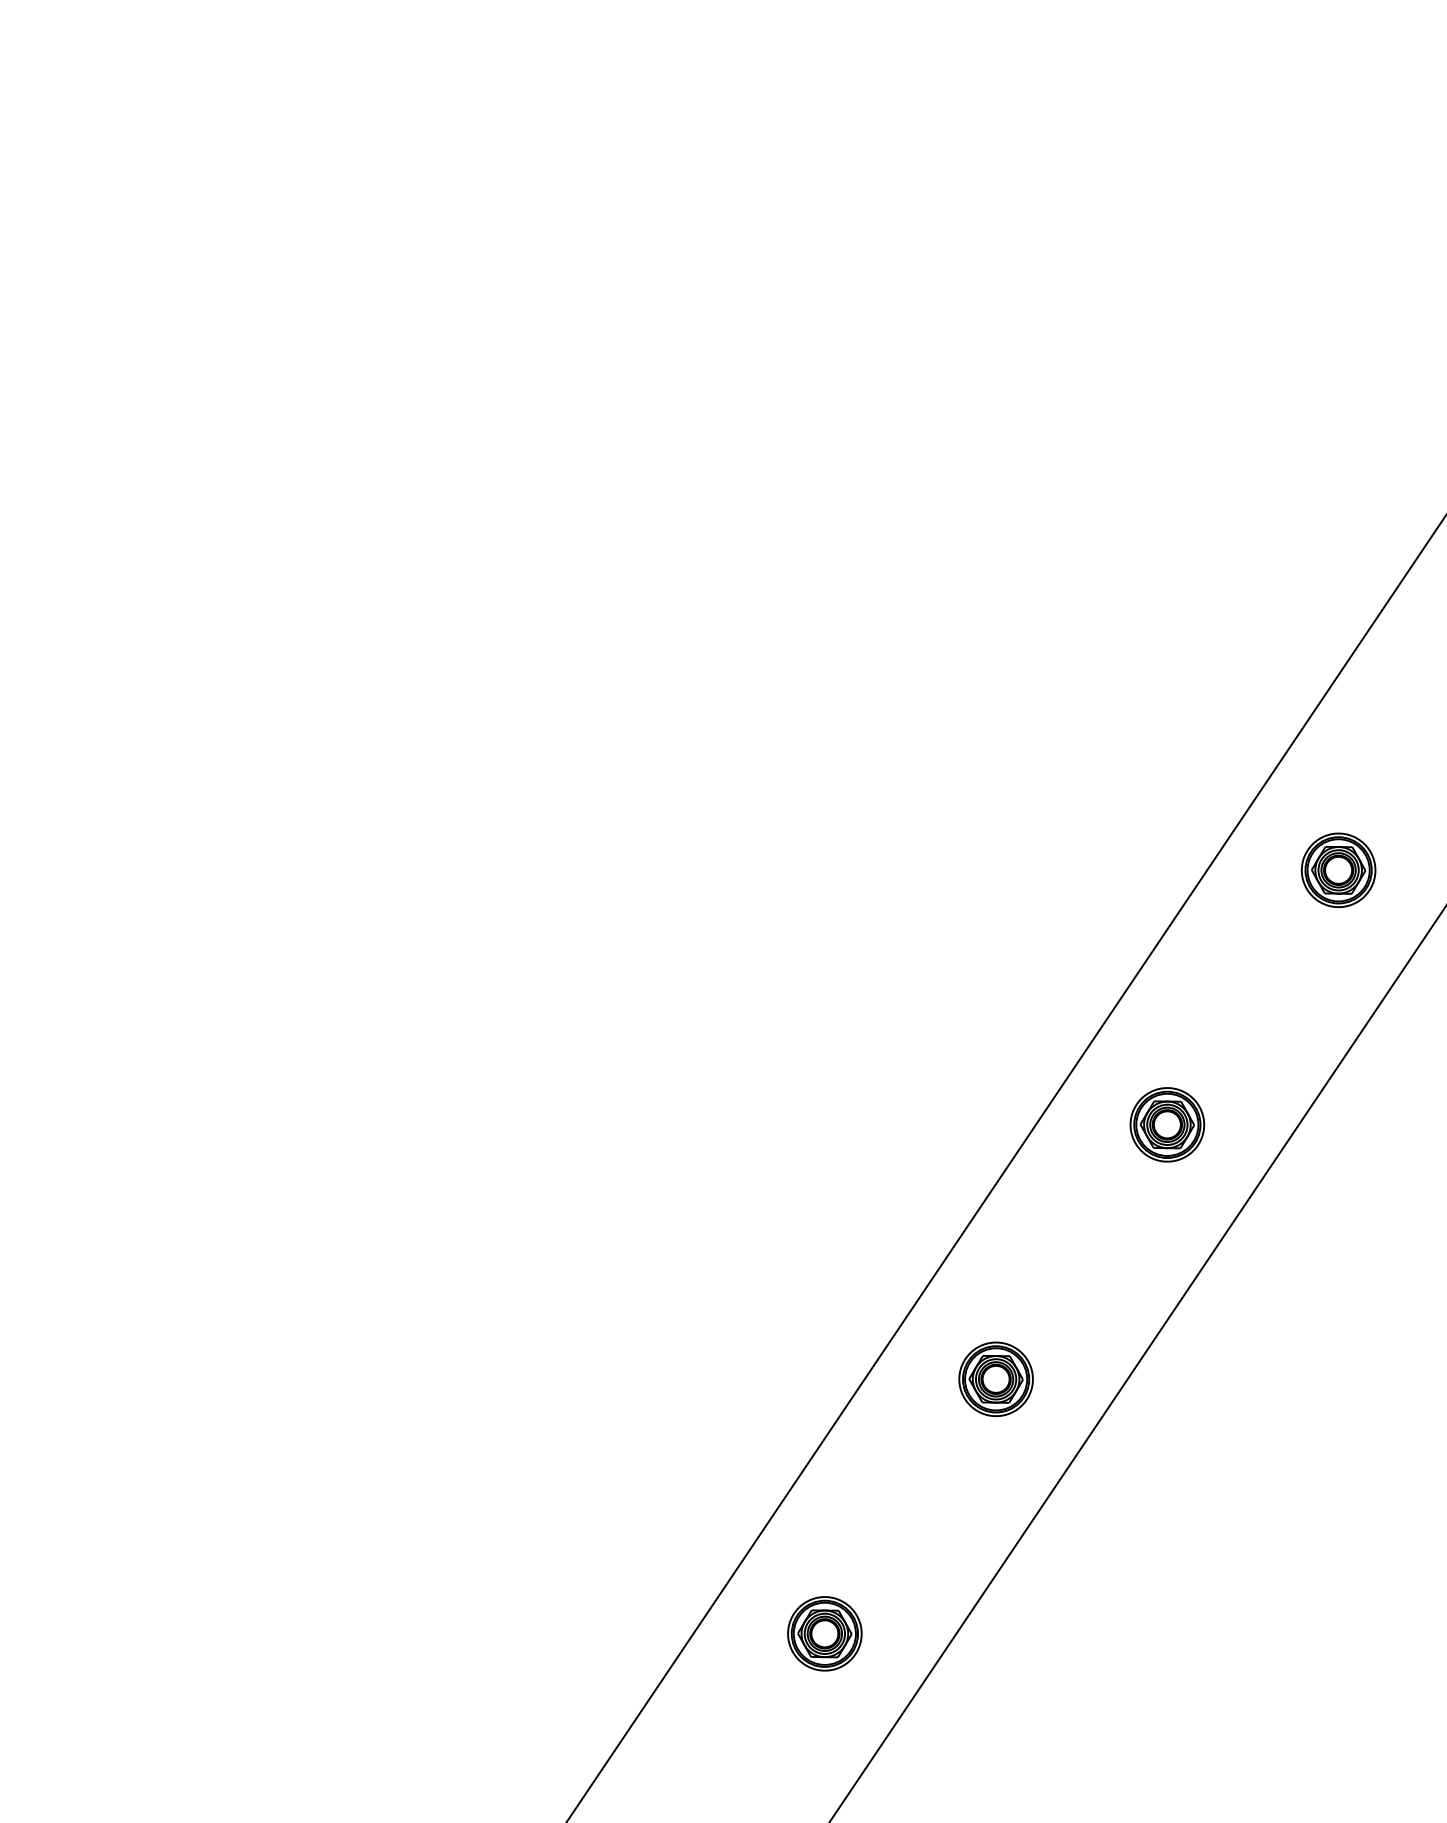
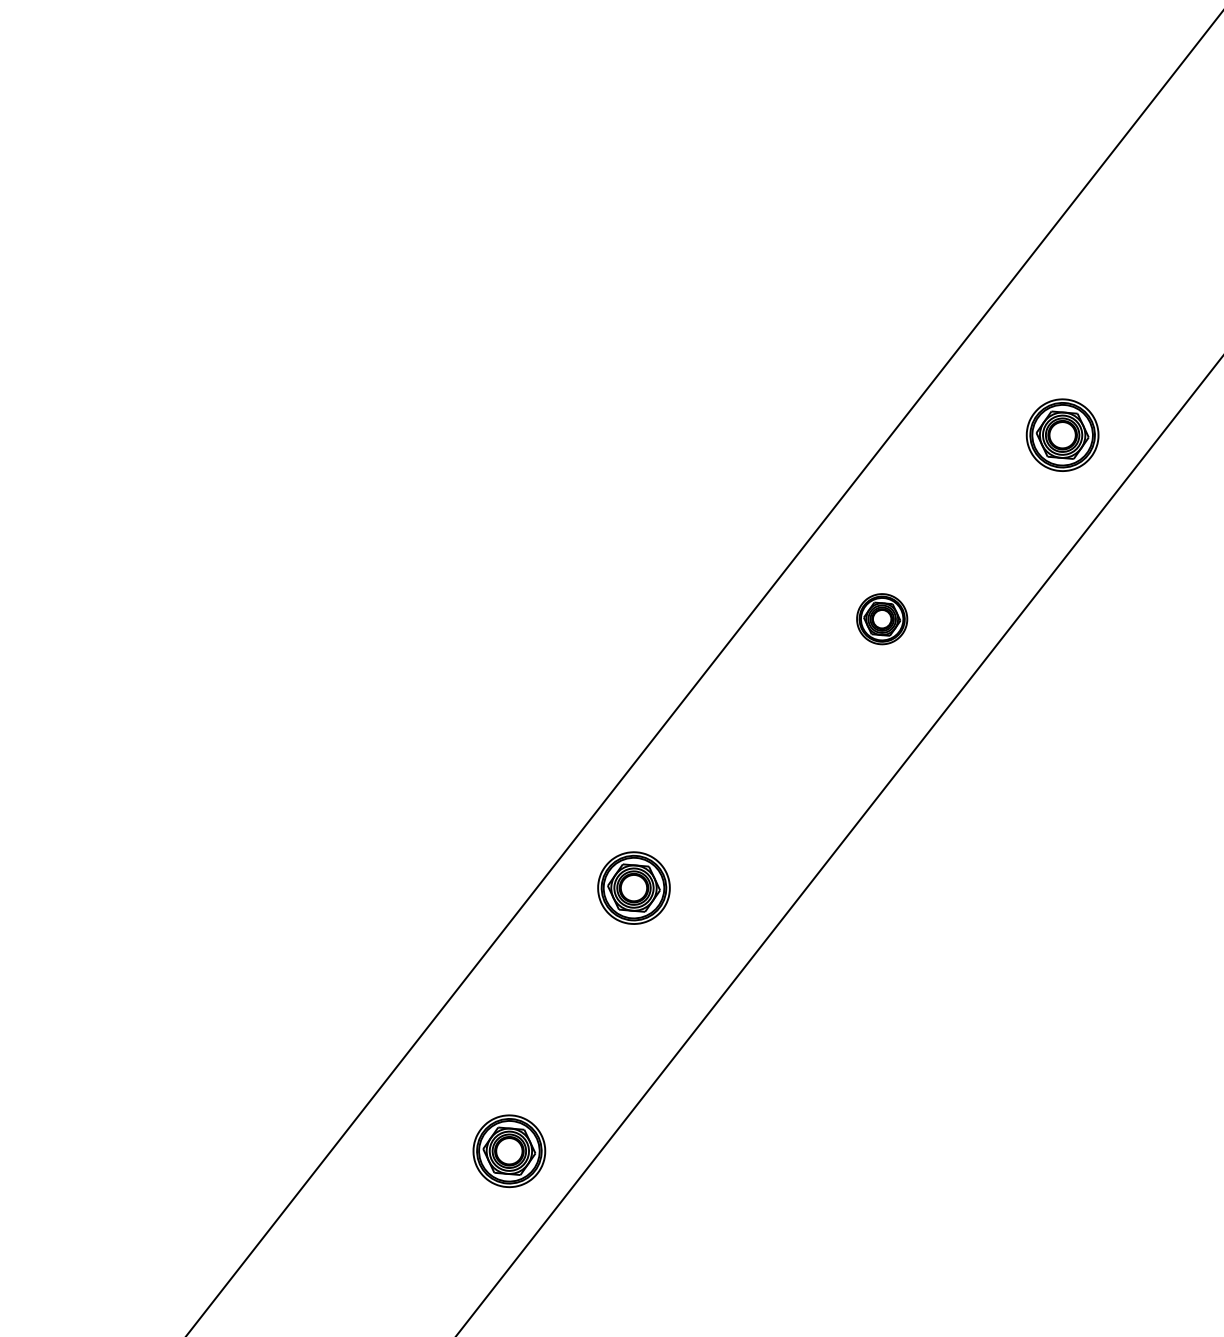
part: (1338, 869) -> (1062, 434), moved
part: (1167, 1124) -> (882, 618), size x0.7
part: (995, 1378) -> (633, 887), moved
part: (824, 1633) -> (509, 1150), moved

